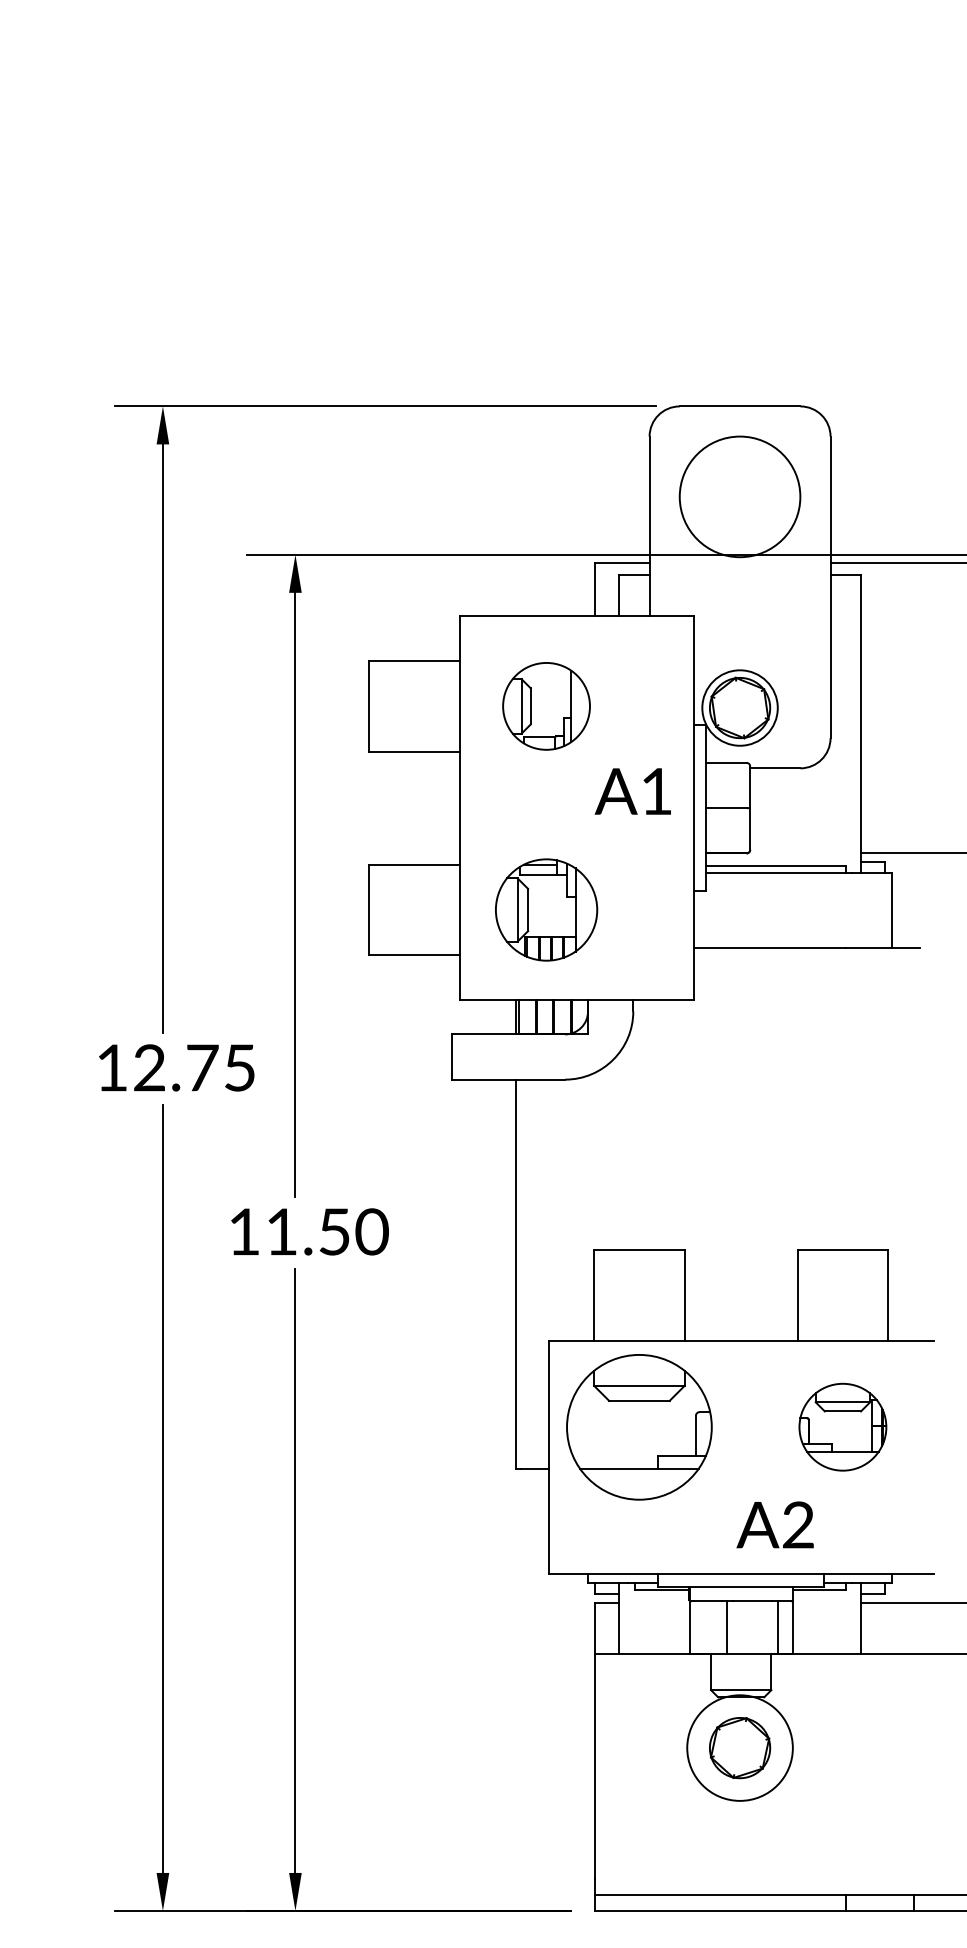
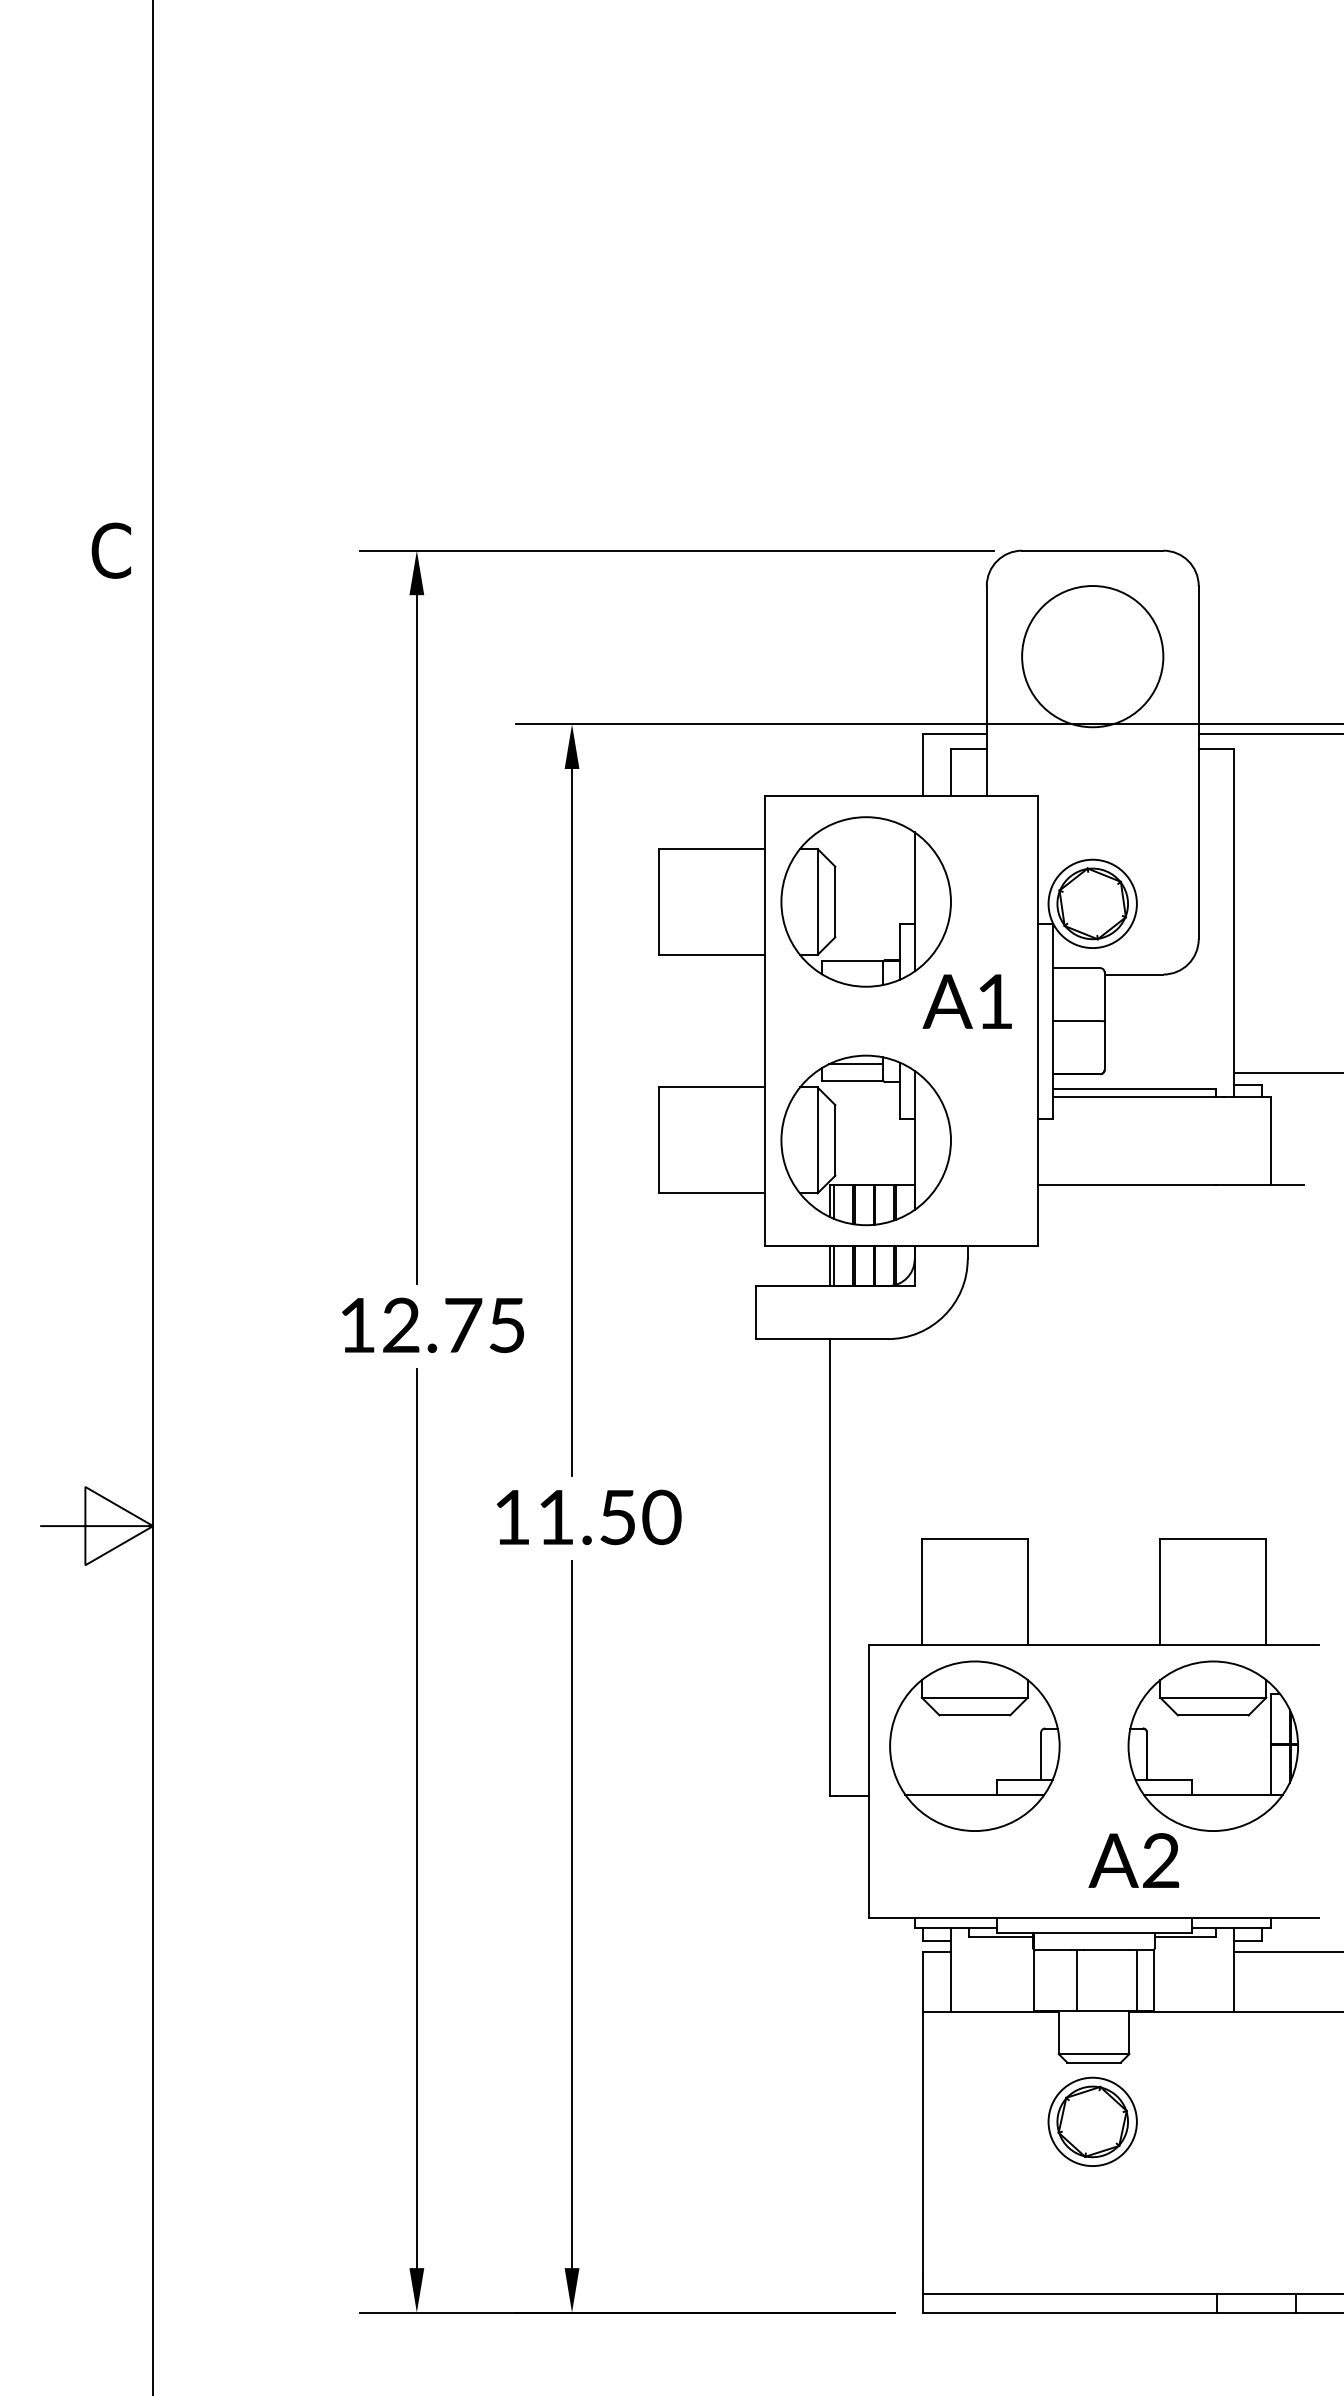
part: (546, 705) -> (865, 901), size x1.67
part: (546, 910) -> (865, 1140), size x1.43
part: (842, 1426) -> (1212, 1745), size x1.67
circle: (739, 1747) -> (1092, 2121), size x0.71

